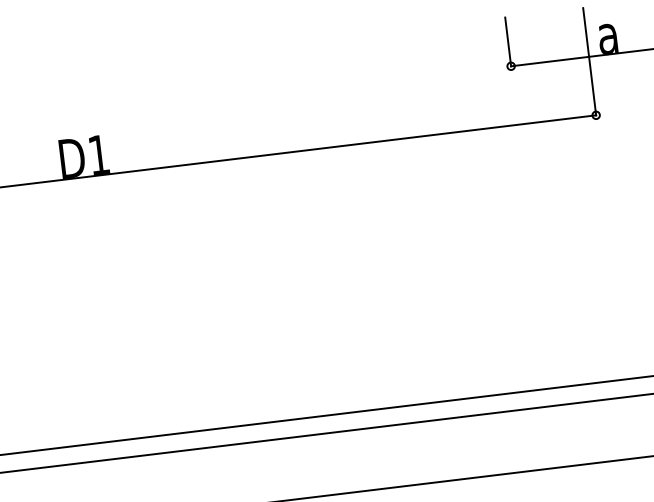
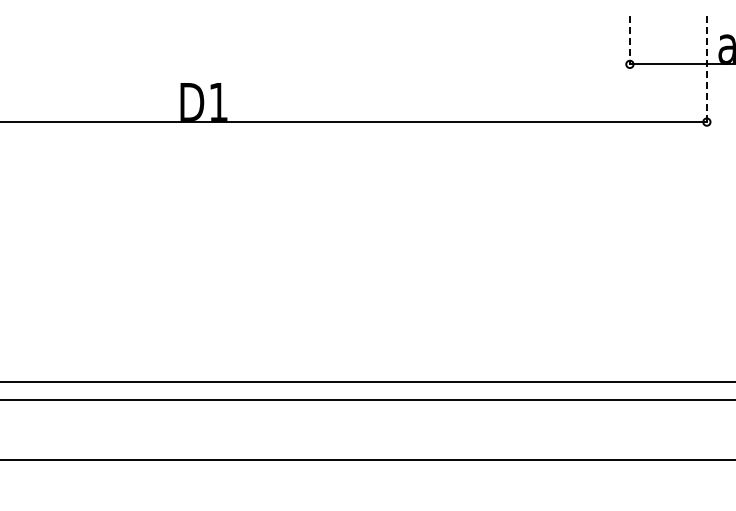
line: (507, 42) -> (629, 40), solid -> dashed
line: (589, 62) -> (706, 69), solid -> dashed

